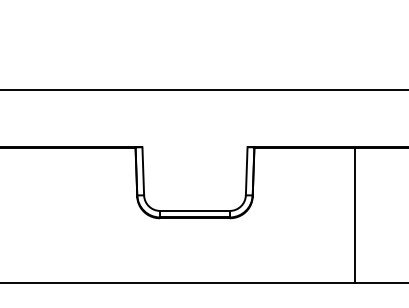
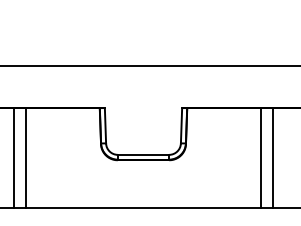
line: (18, 215) -> (13, 158), added
line: (34, 215) -> (25, 158), added
line: (371, 215) -> (273, 158), added

